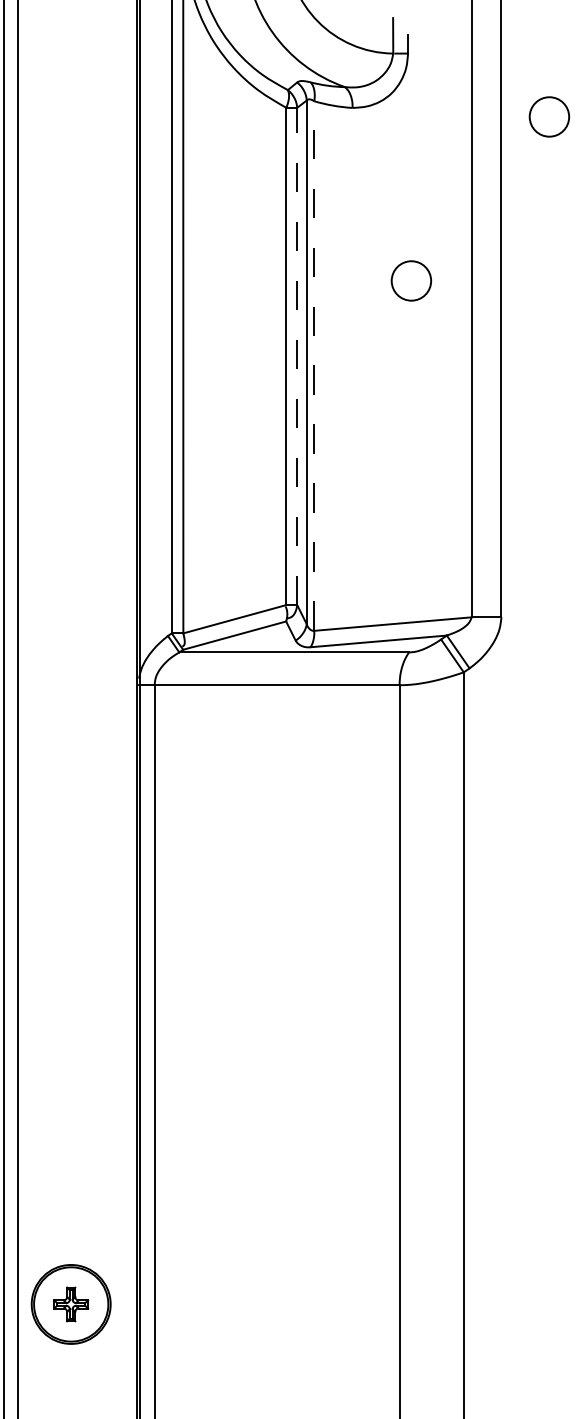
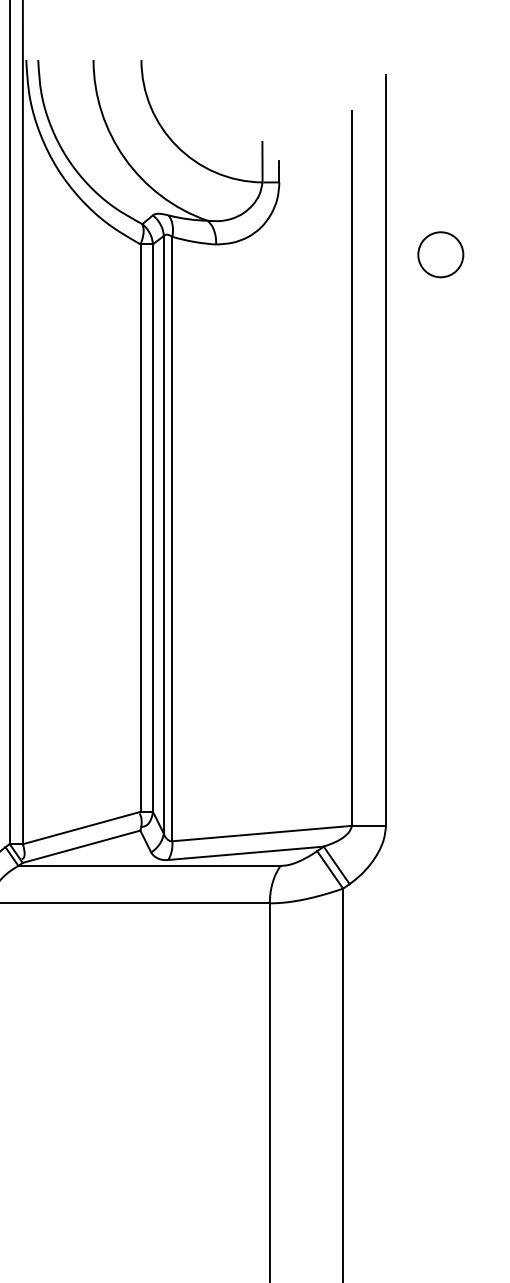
circle: (411, 280) -> (283, 441), removed
line: (297, 356) -> (153, 528), dashed -> solid
line: (314, 366) -> (172, 539), dashed -> solid

